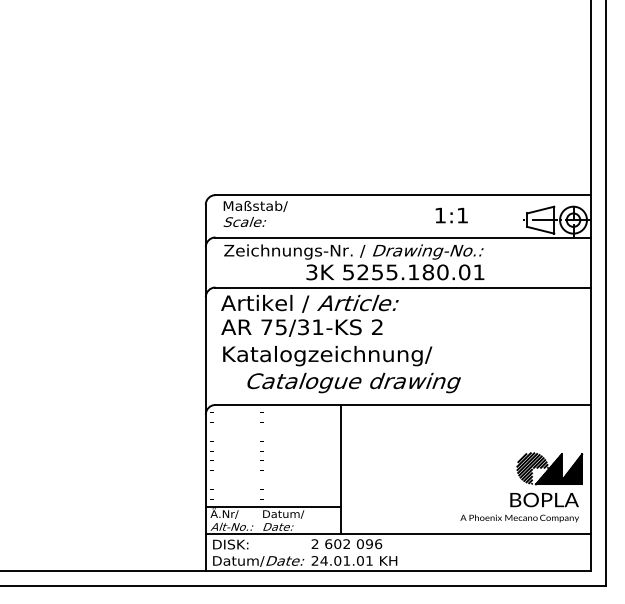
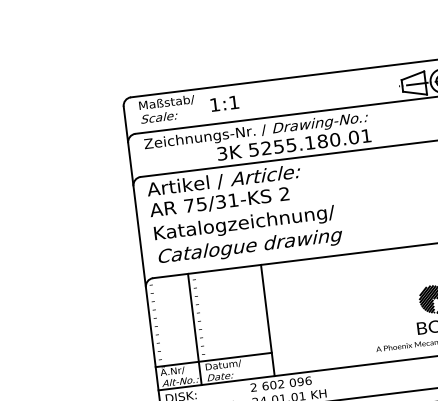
text: (451, 215) -> (224, 103), moved
text: (353, 382) -> (249, 246), moved
line: (255, 468) -> (194, 328), added

